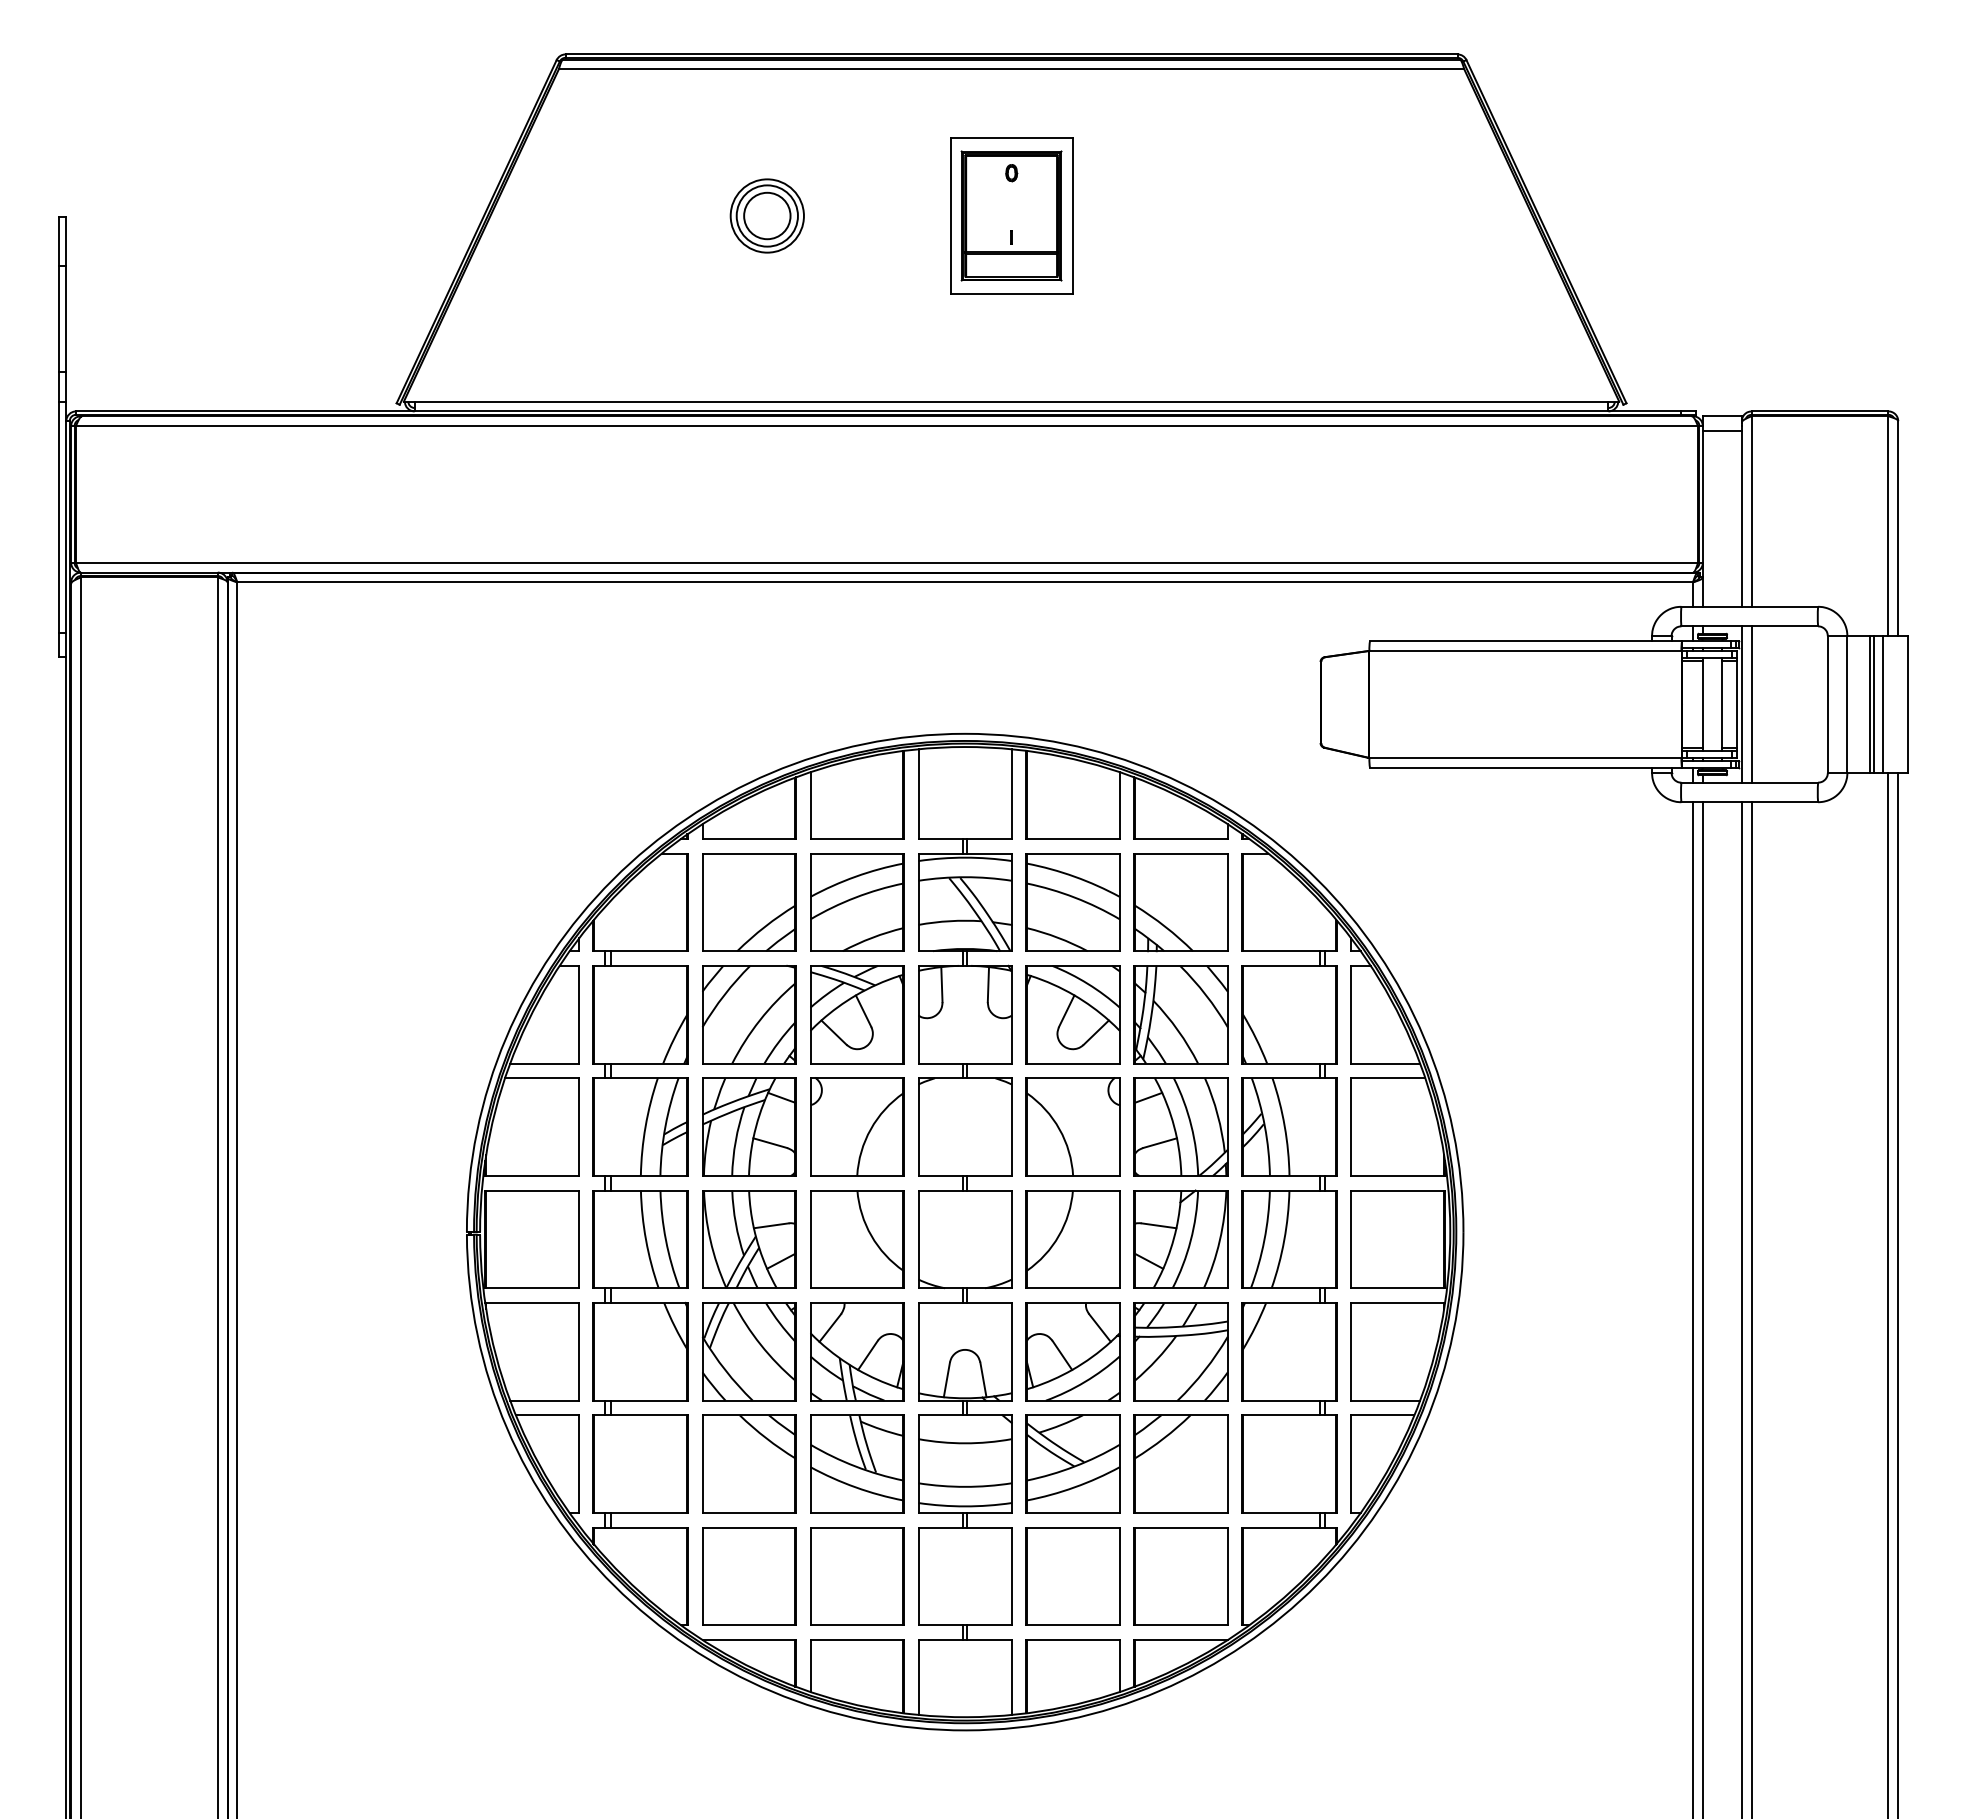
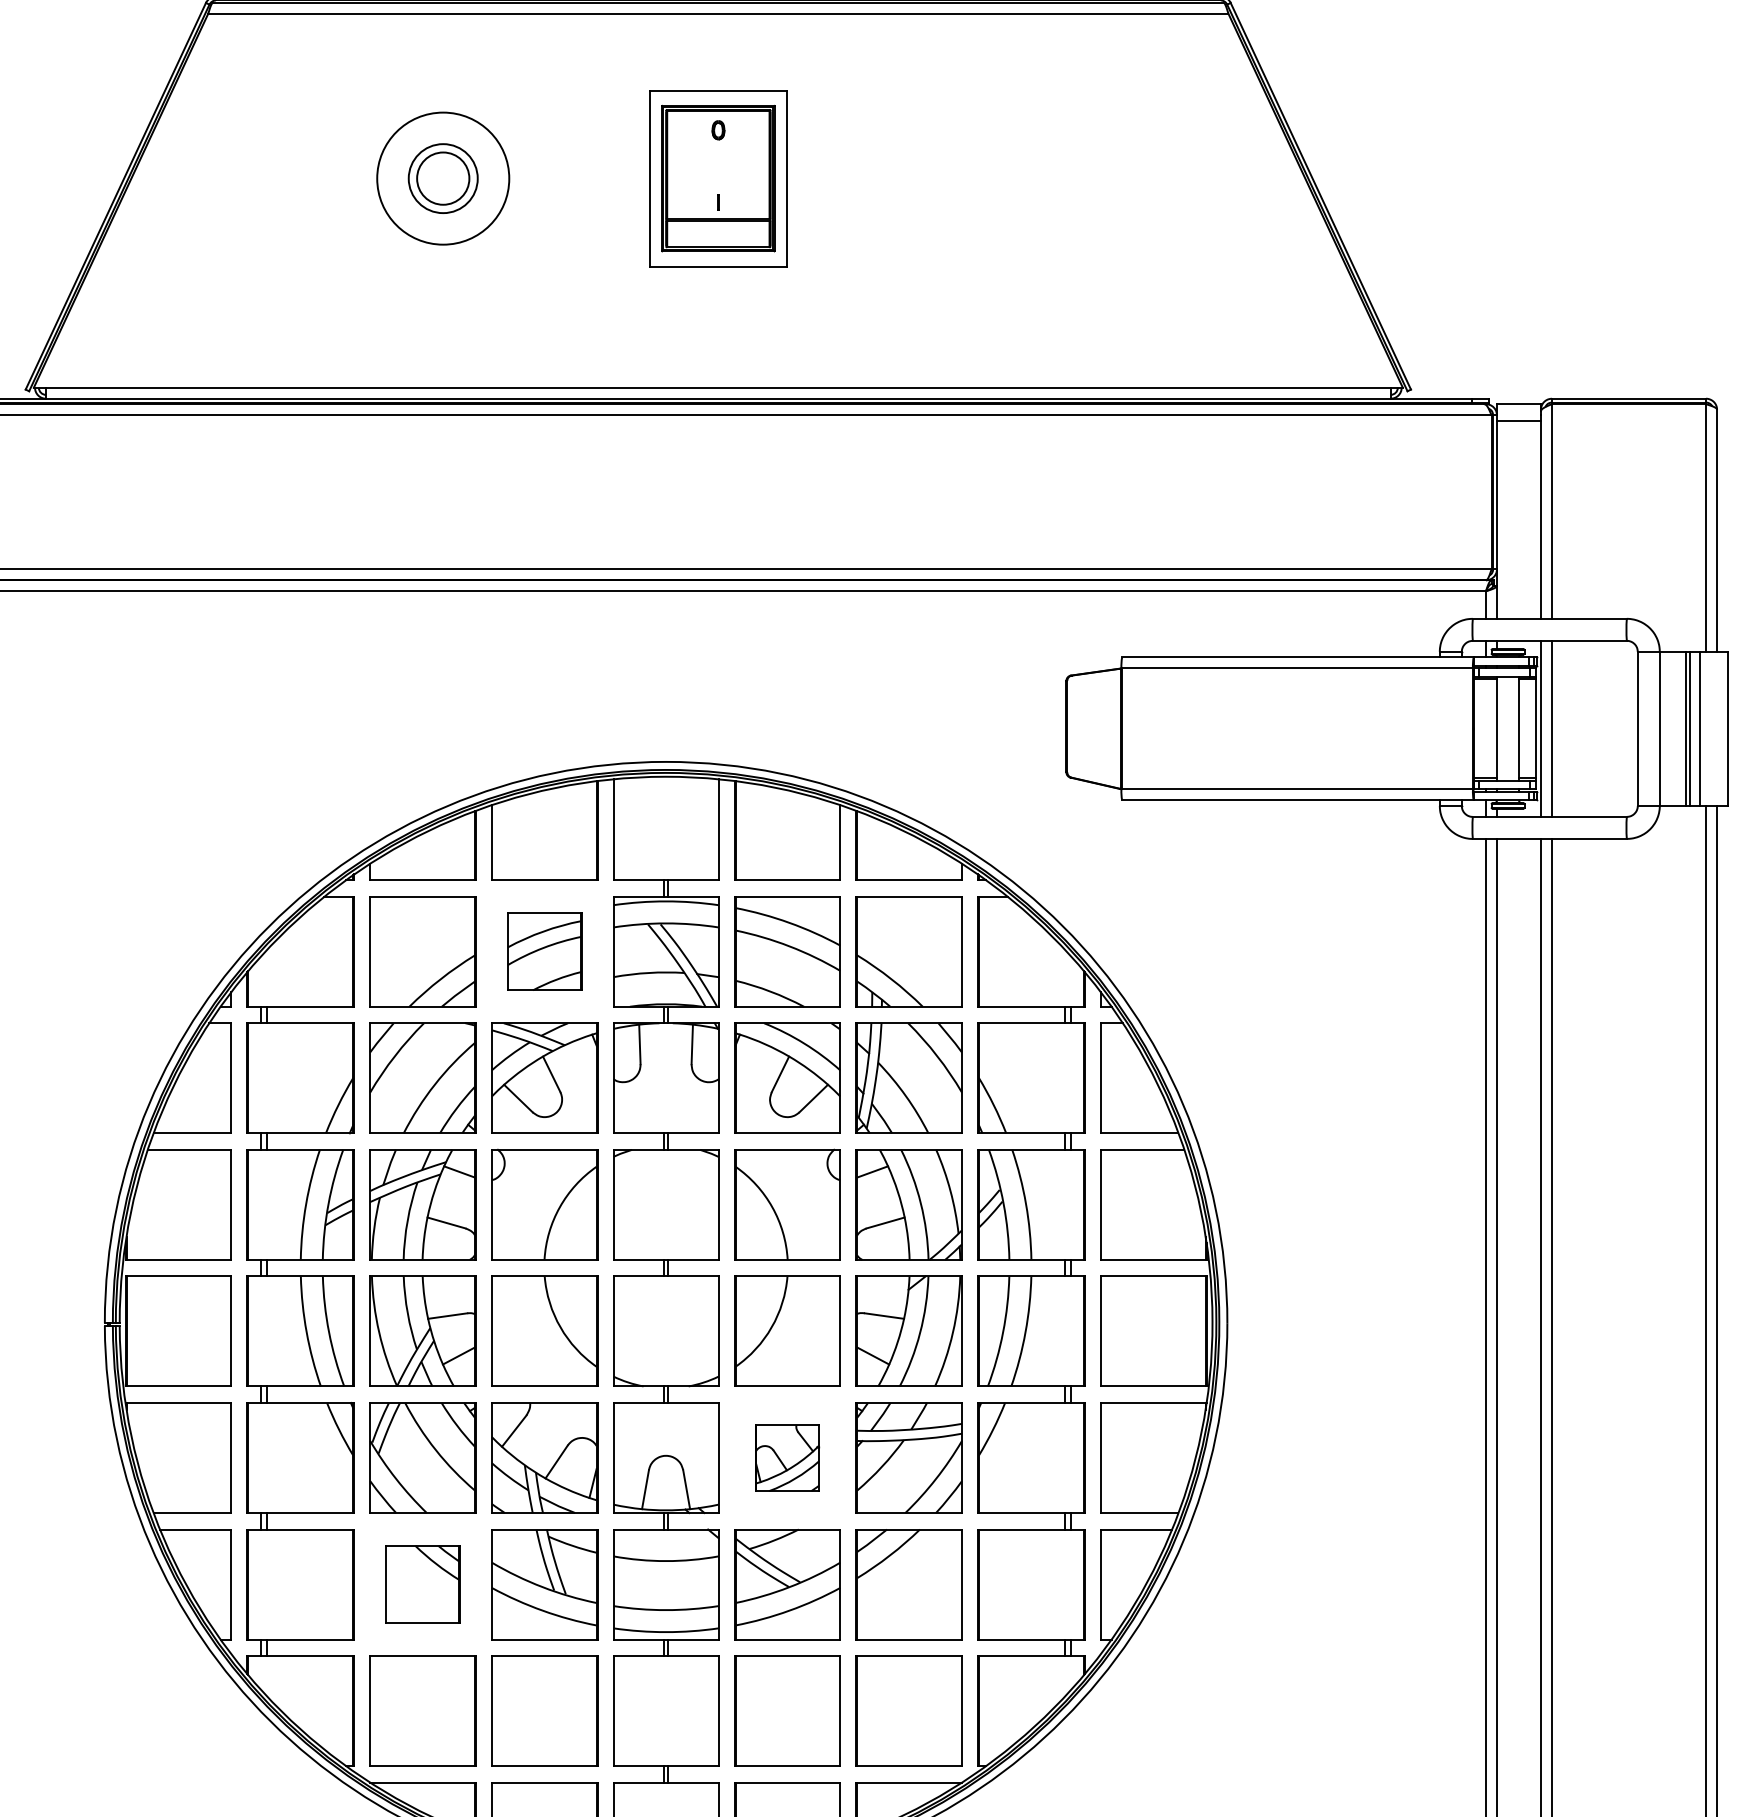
circle: (766, 215) -> (442, 178), size x1.6
part: (857, 902) -> (544, 951), size x0.7
part: (1072, 1351) -> (786, 1457), size x0.6
part: (749, 1463) -> (423, 1583), size x0.7

